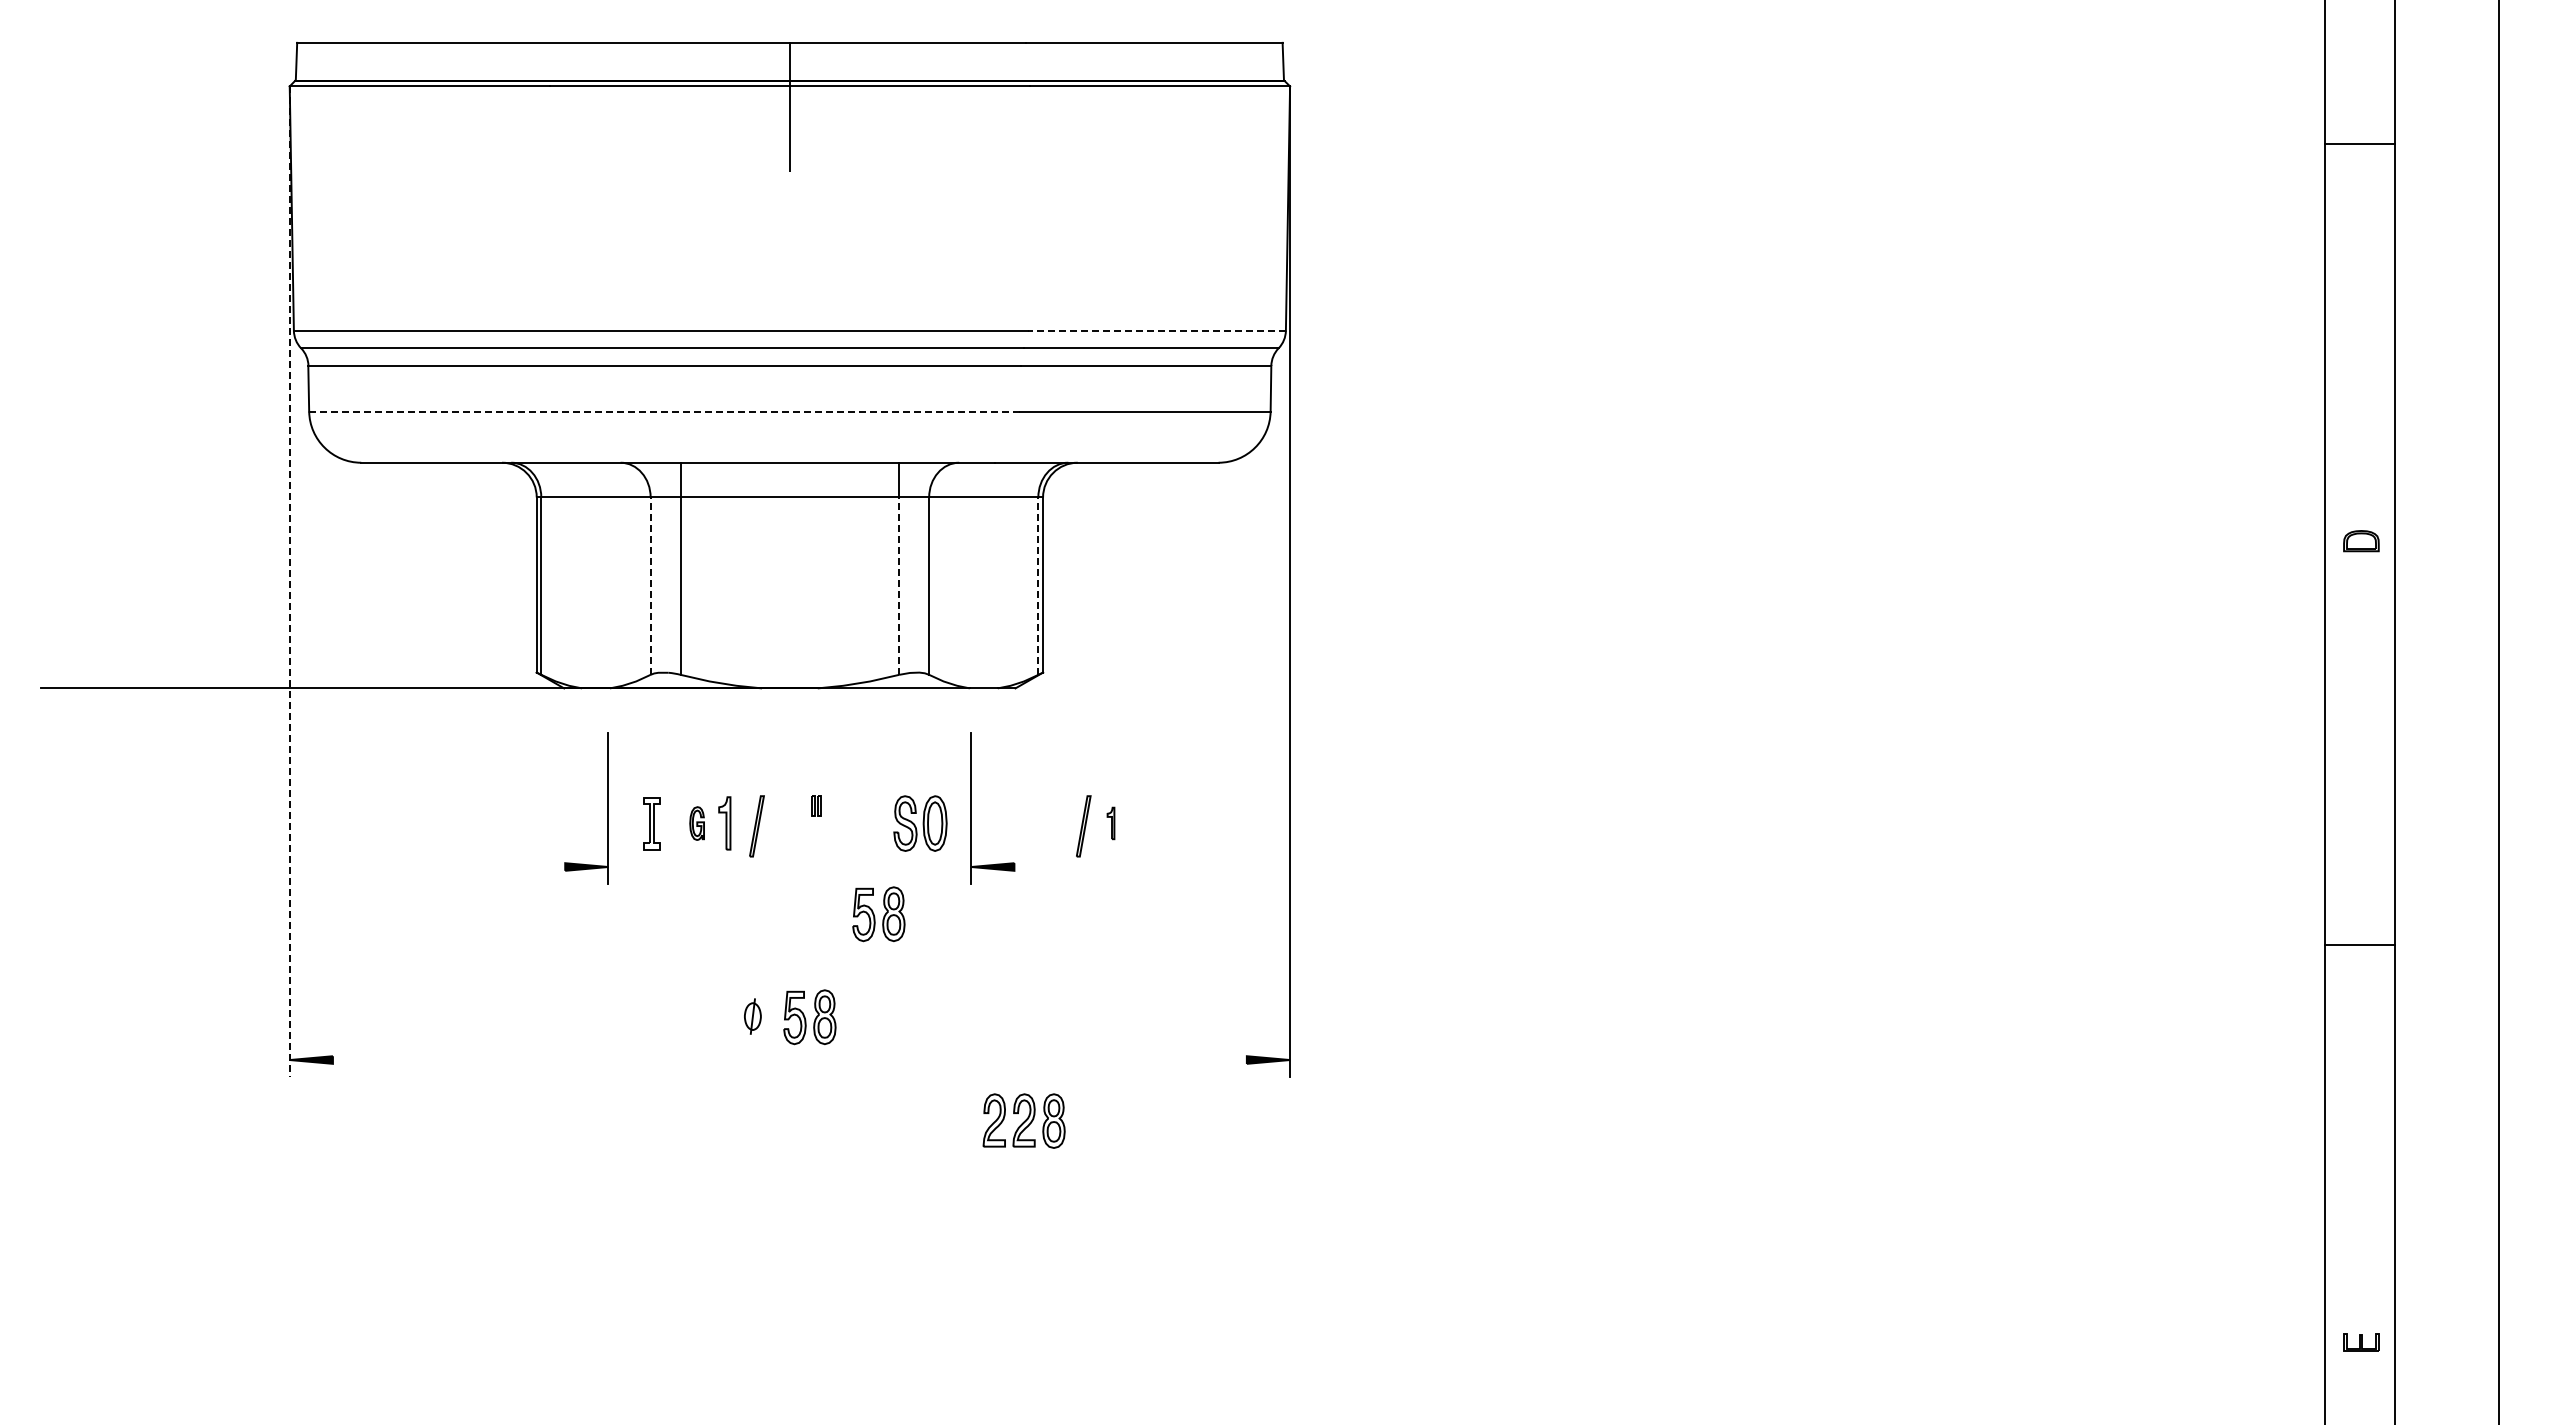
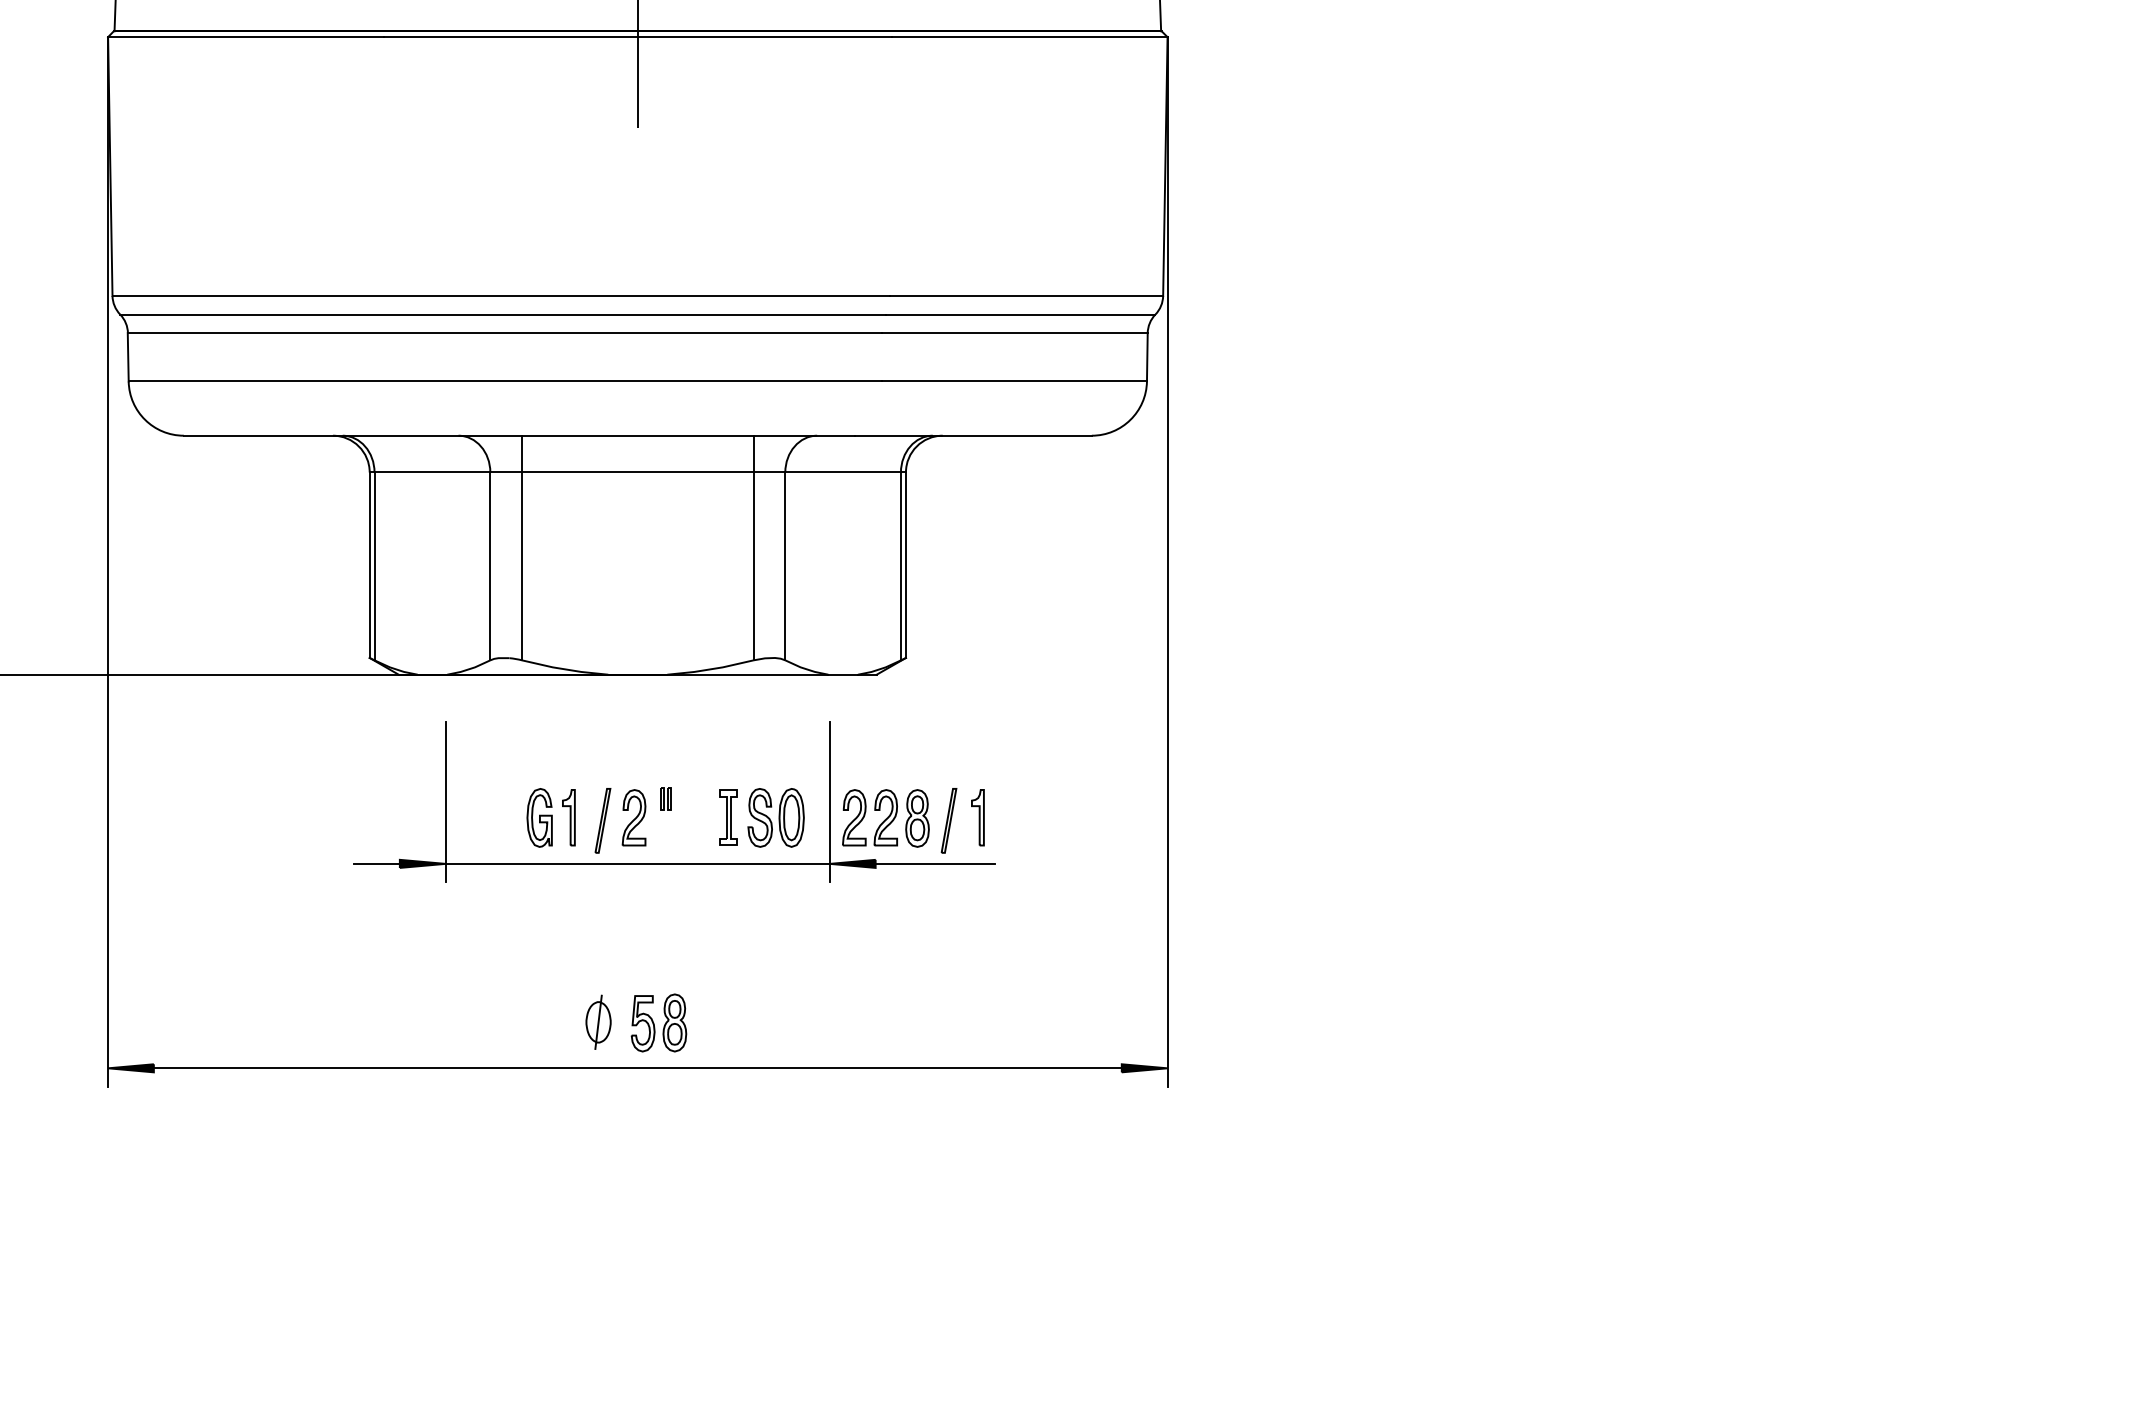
line: (1156, 330) -> (1026, 295), dashed -> solid
line: (664, 411) -> (505, 381), dashed -> solid
line: (289, 582) -> (107, 562), dashed -> solid
line: (650, 586) -> (490, 566), dashed -> solid
line: (899, 586) -> (753, 566), dashed -> solid
line: (1038, 586) -> (901, 566), dashed -> solid
part: (651, 823) -> (728, 817), moved
part: (696, 823) -> (538, 817), size x1.67
part: (785, 823) -> (633, 817), added
part: (1110, 823) -> (977, 817), size x1.67
line: (543, 867) -> (376, 864), added
line: (789, 867) -> (637, 864), added
line: (1070, 867) -> (935, 864), added
part: (878, 914) -> (731, 914), removed
part: (752, 1016) -> (598, 1022), size x1.43
line: (789, 1060) -> (637, 1068), added
part: (1023, 1120) -> (885, 817), moved

